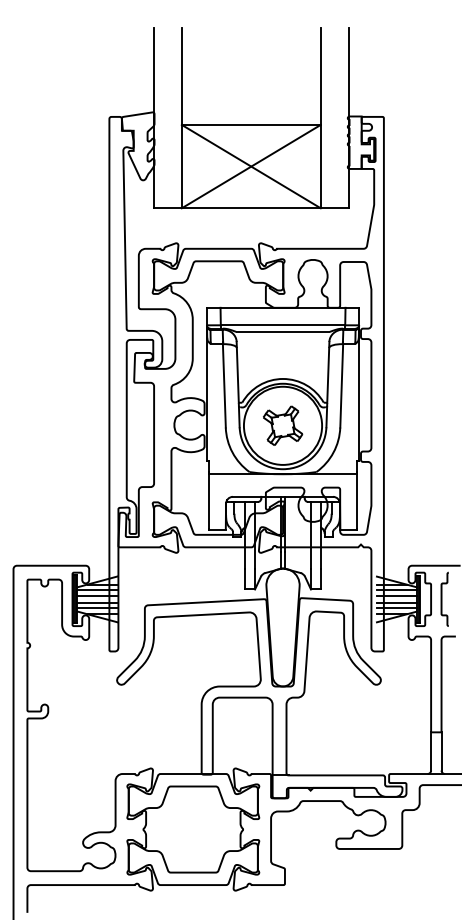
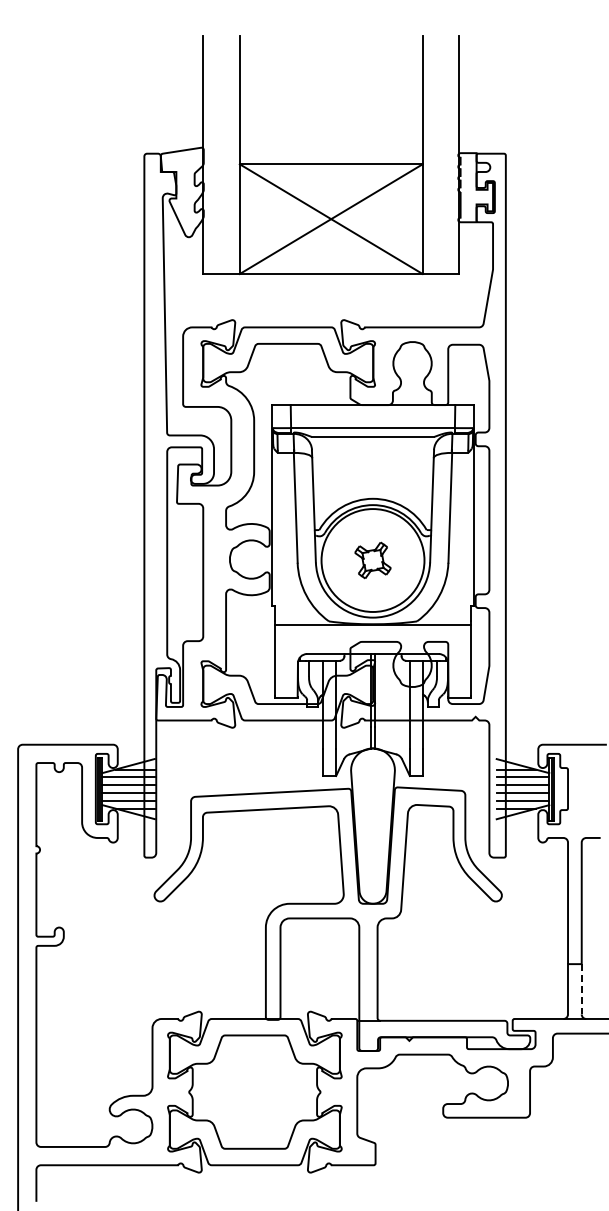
part: (282, 425) -> (372, 560), size x0.7
curve: (442, 598) -> (582, 788), removed
line: (441, 751) -> (581, 989), solid -> dashed

